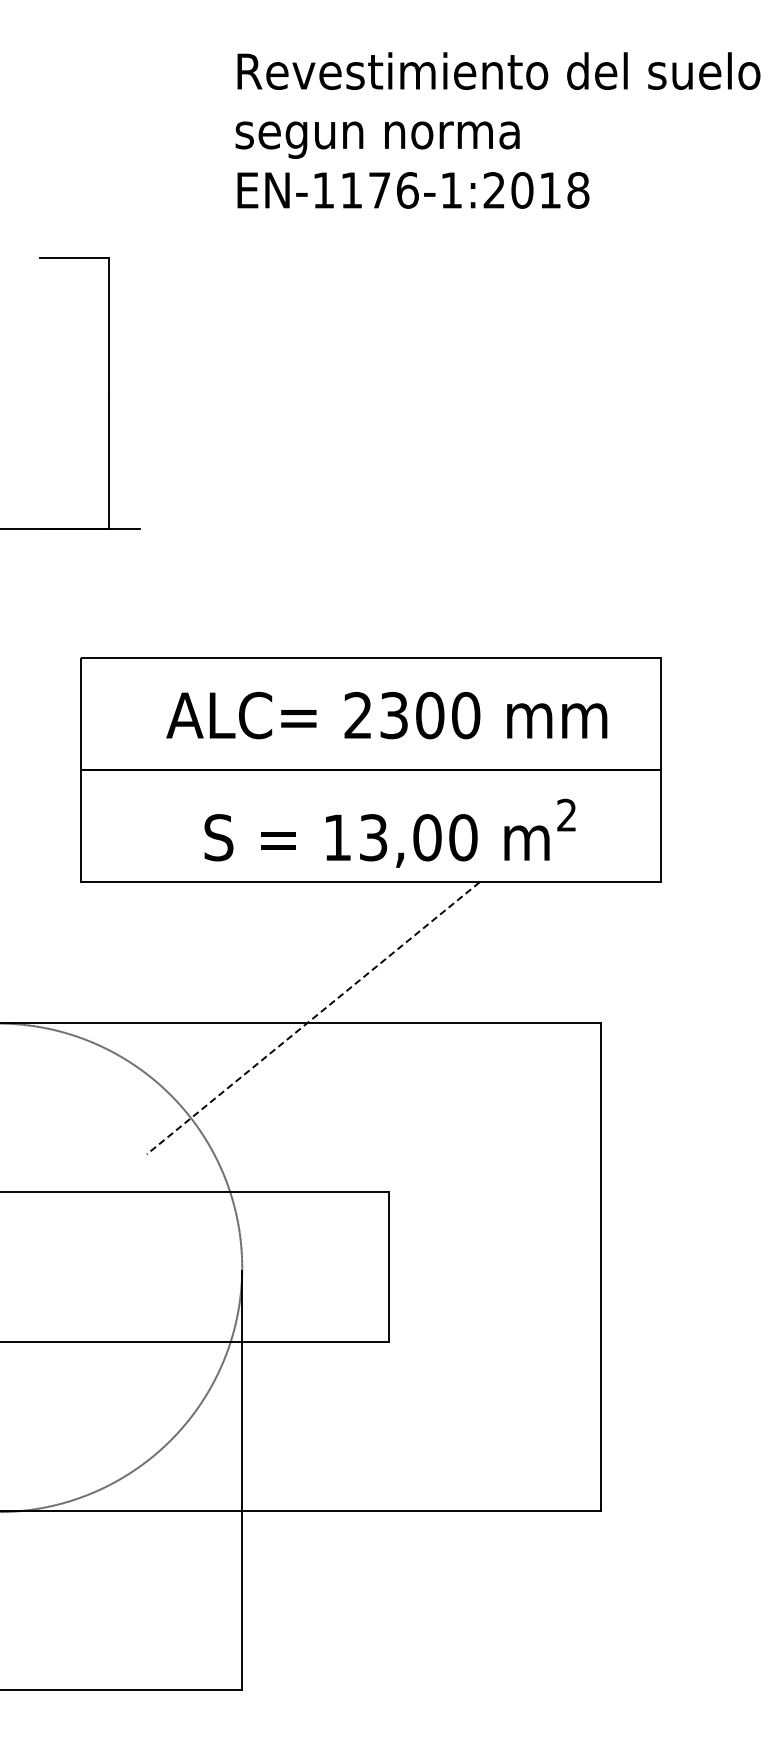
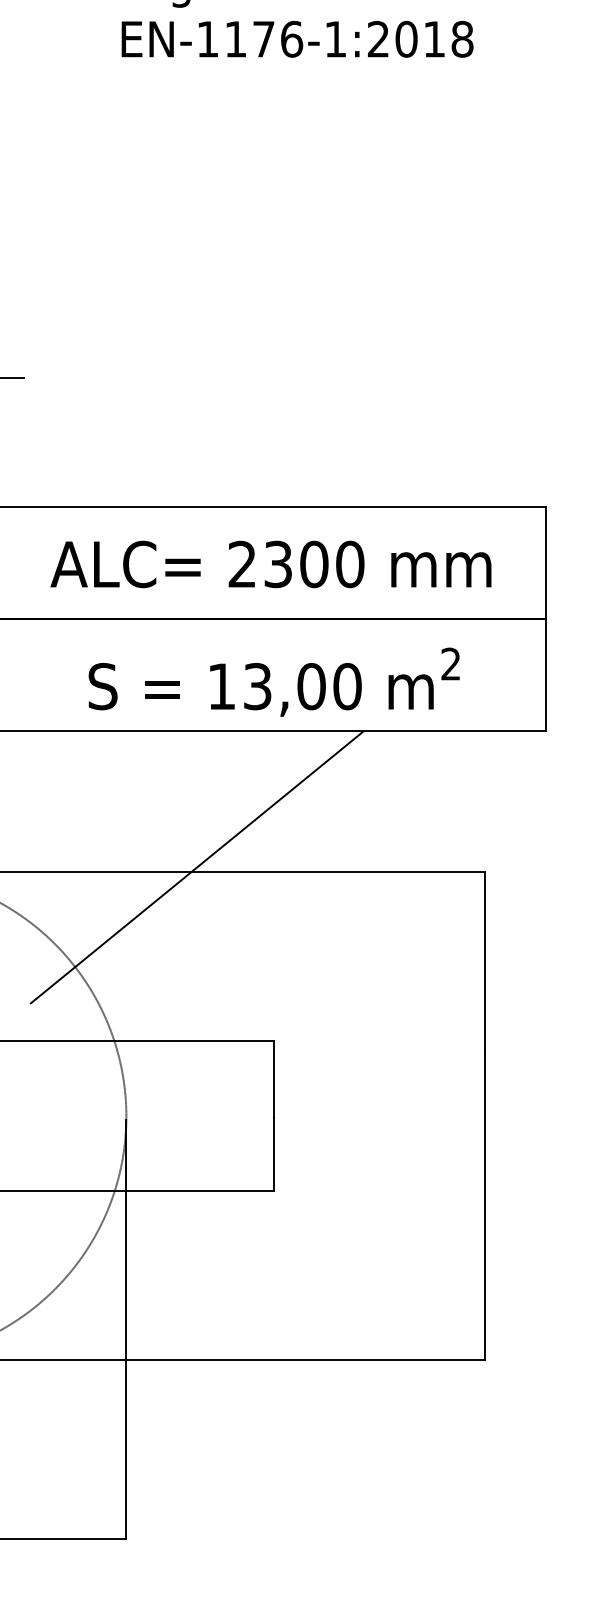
line: (313, 1018) -> (197, 867), dashed -> solid

